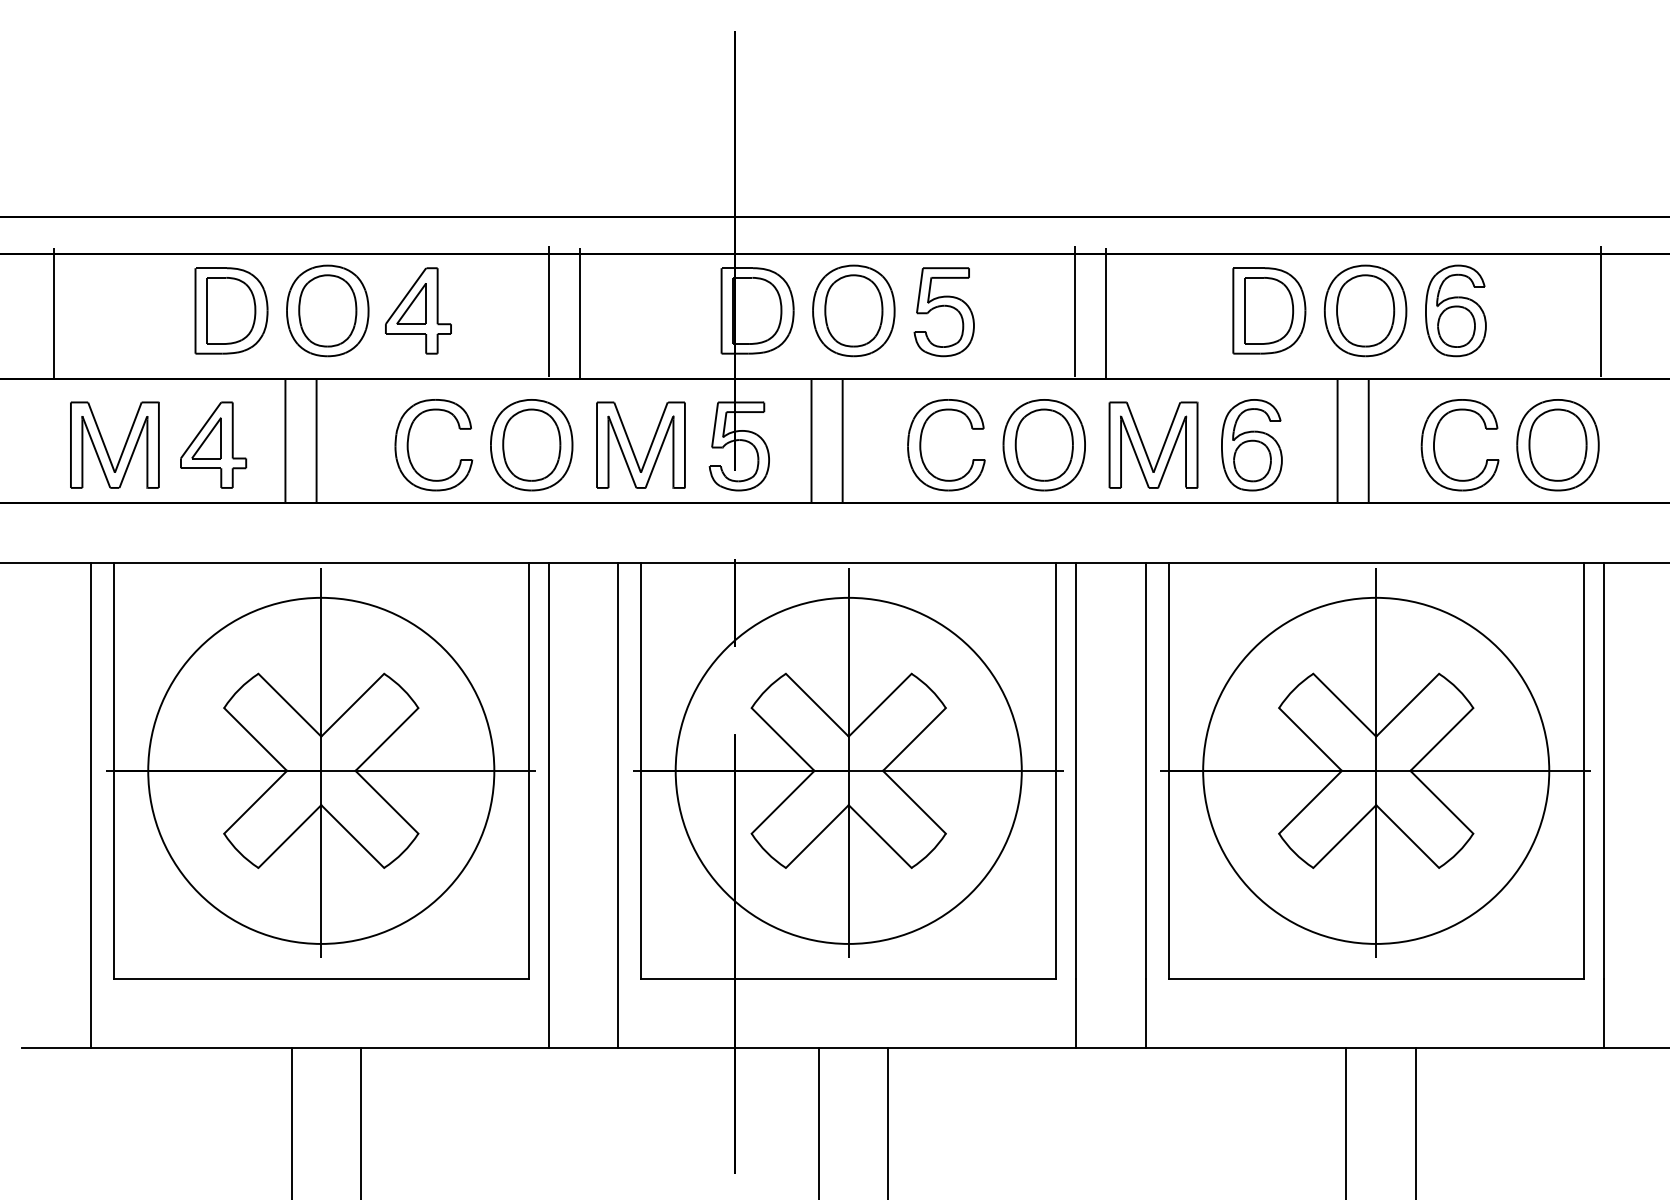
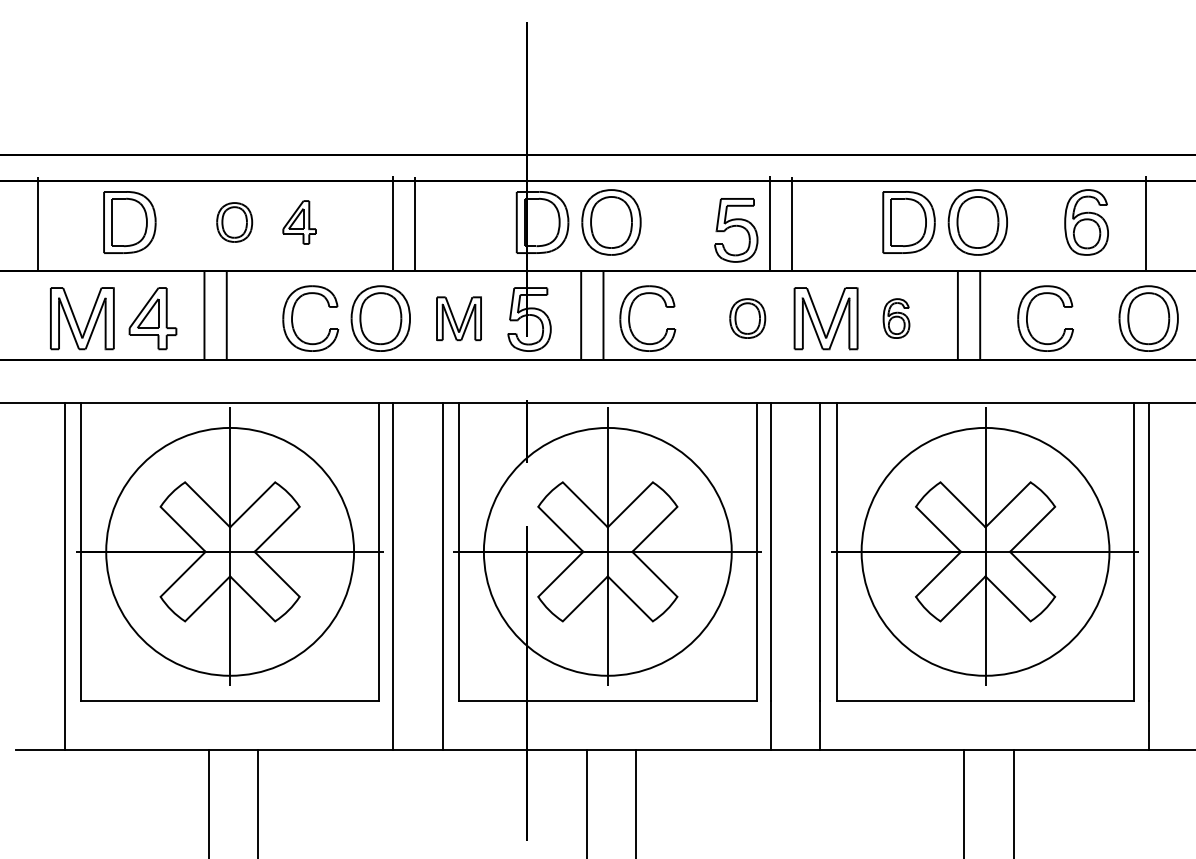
part: (231, 310) -> (129, 222), moved
part: (327, 310) -> (234, 222), size x0.6
part: (418, 310) -> (299, 222), size x0.7
part: (1455, 310) -> (1086, 222), moved
part: (944, 312) -> (736, 230), moved
part: (922, 442) -> (630, 316), moved
part: (640, 444) -> (458, 318), size x0.7
part: (1043, 444) -> (747, 318), size x0.6
part: (1251, 444) -> (896, 318), size x0.6
part: (1557, 444) -> (1148, 318), moved

